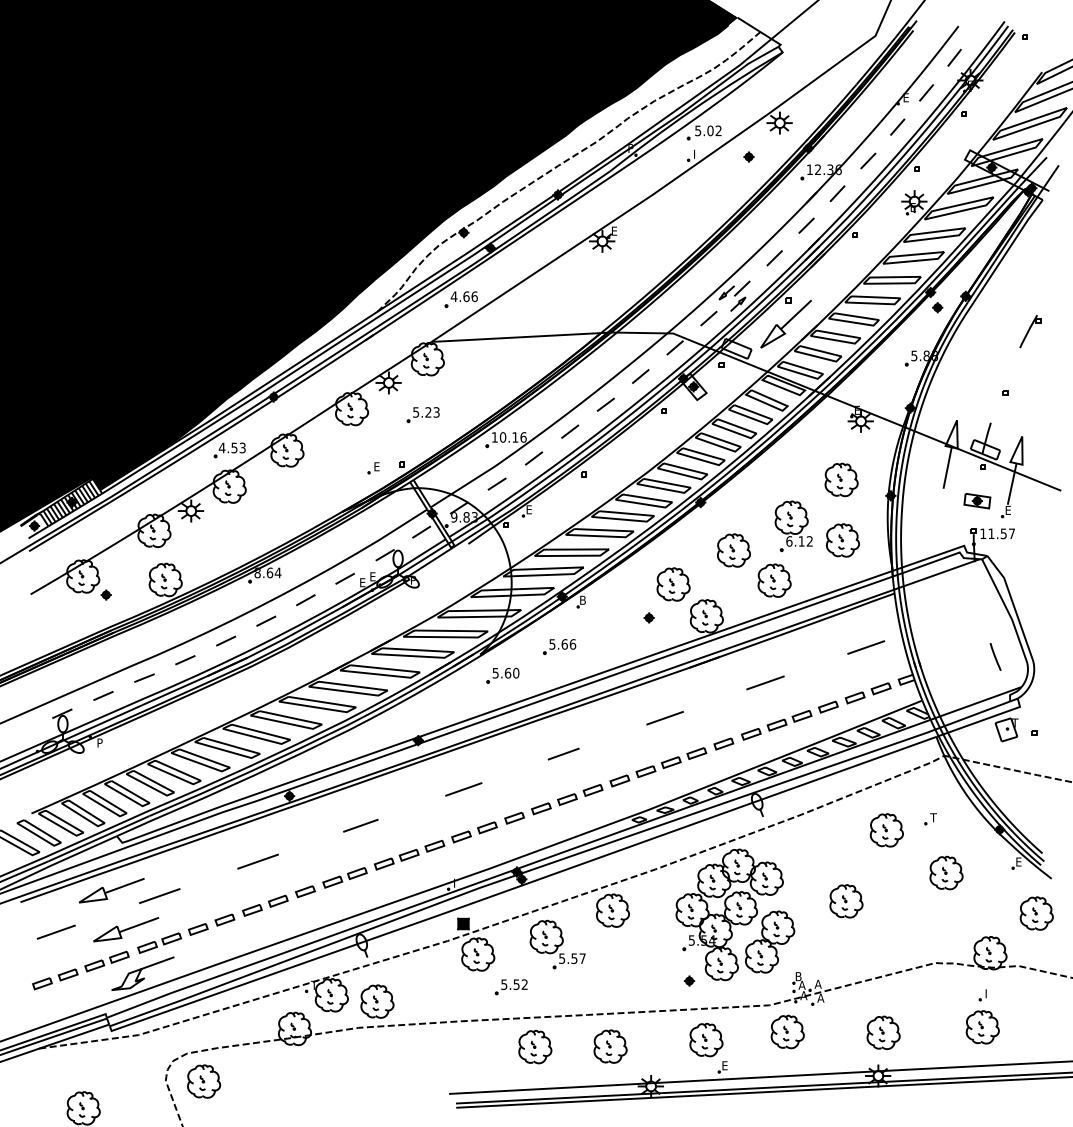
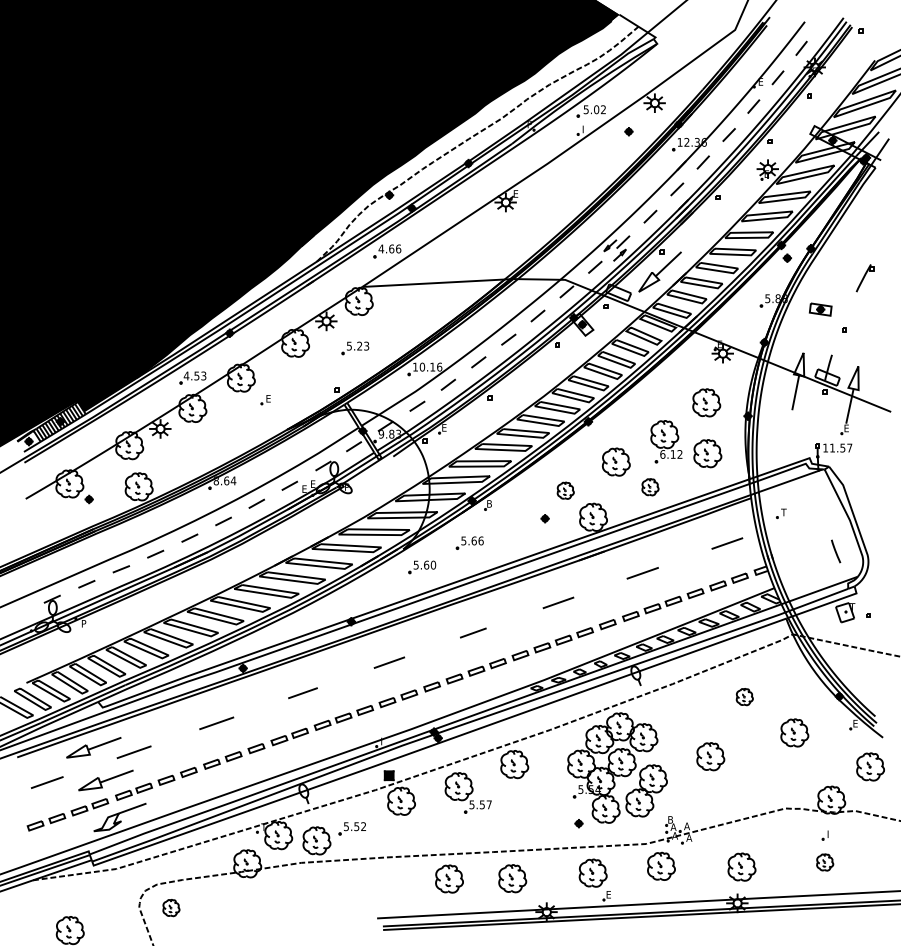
part: (373, 468) -> (265, 400), moved
part: (977, 500) -> (820, 309), moved
part: (774, 579) -> (650, 486), size x0.6
part: (673, 584) -> (565, 490), size x0.6
part: (929, 818) -> (780, 513), moved
part: (886, 829) -> (744, 696), size x0.6
part: (510, 986) -> (351, 828), moved
part: (981, 1027) -> (824, 862), size x0.6
part: (204, 1080) -> (171, 907), size x0.6

